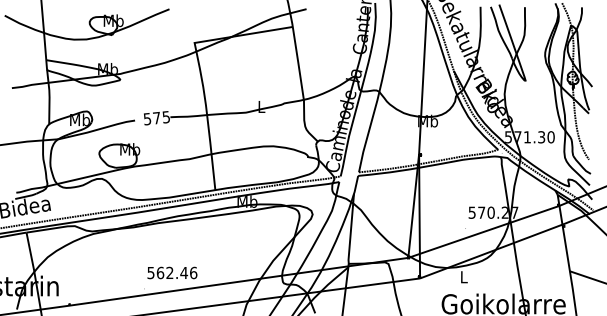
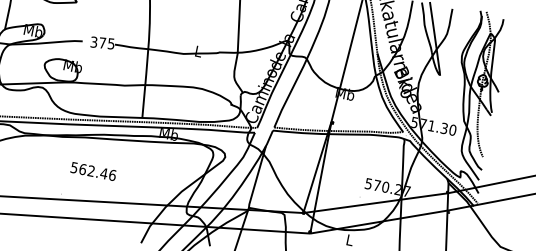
text: (147, 118) -> (94, 41), 575 -> 375
text: (172, 272) -> (93, 171), moved

